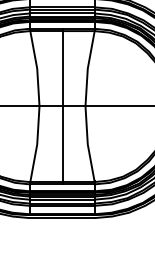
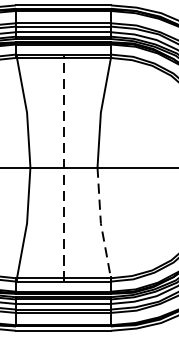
line: (62, 106) -> (63, 167), solid -> dashed
line: (87, 144) -> (100, 223), solid -> dashed

